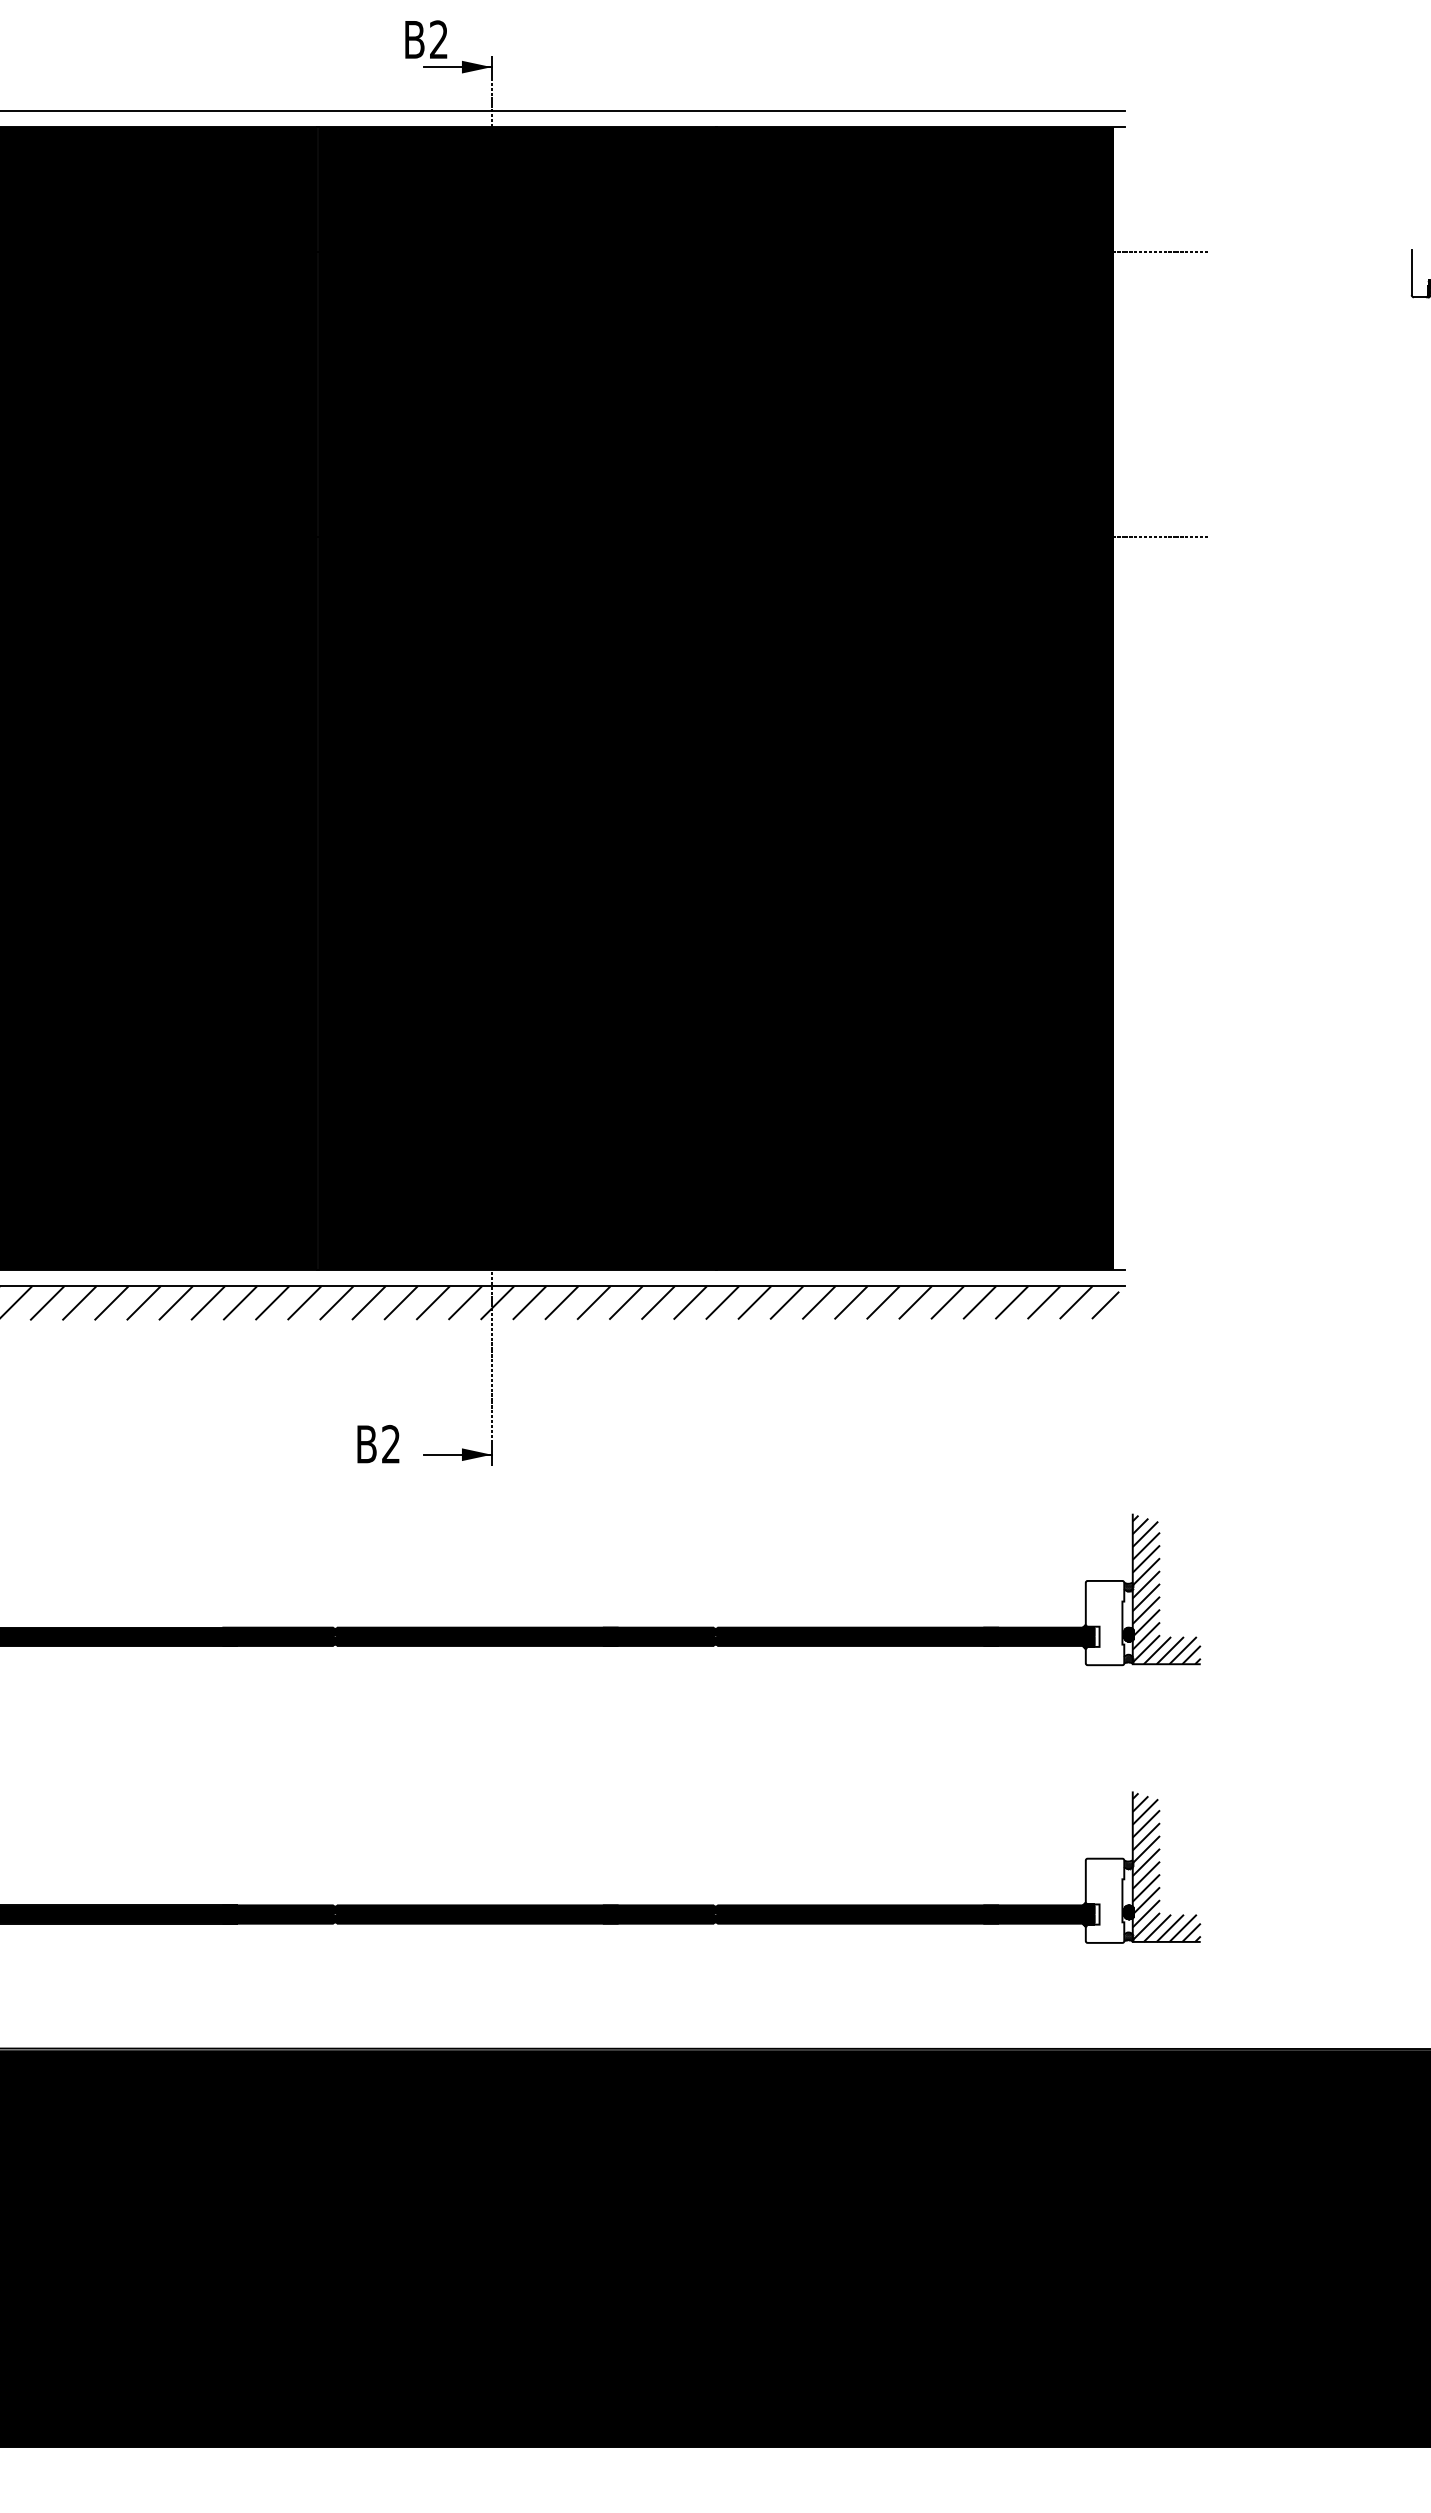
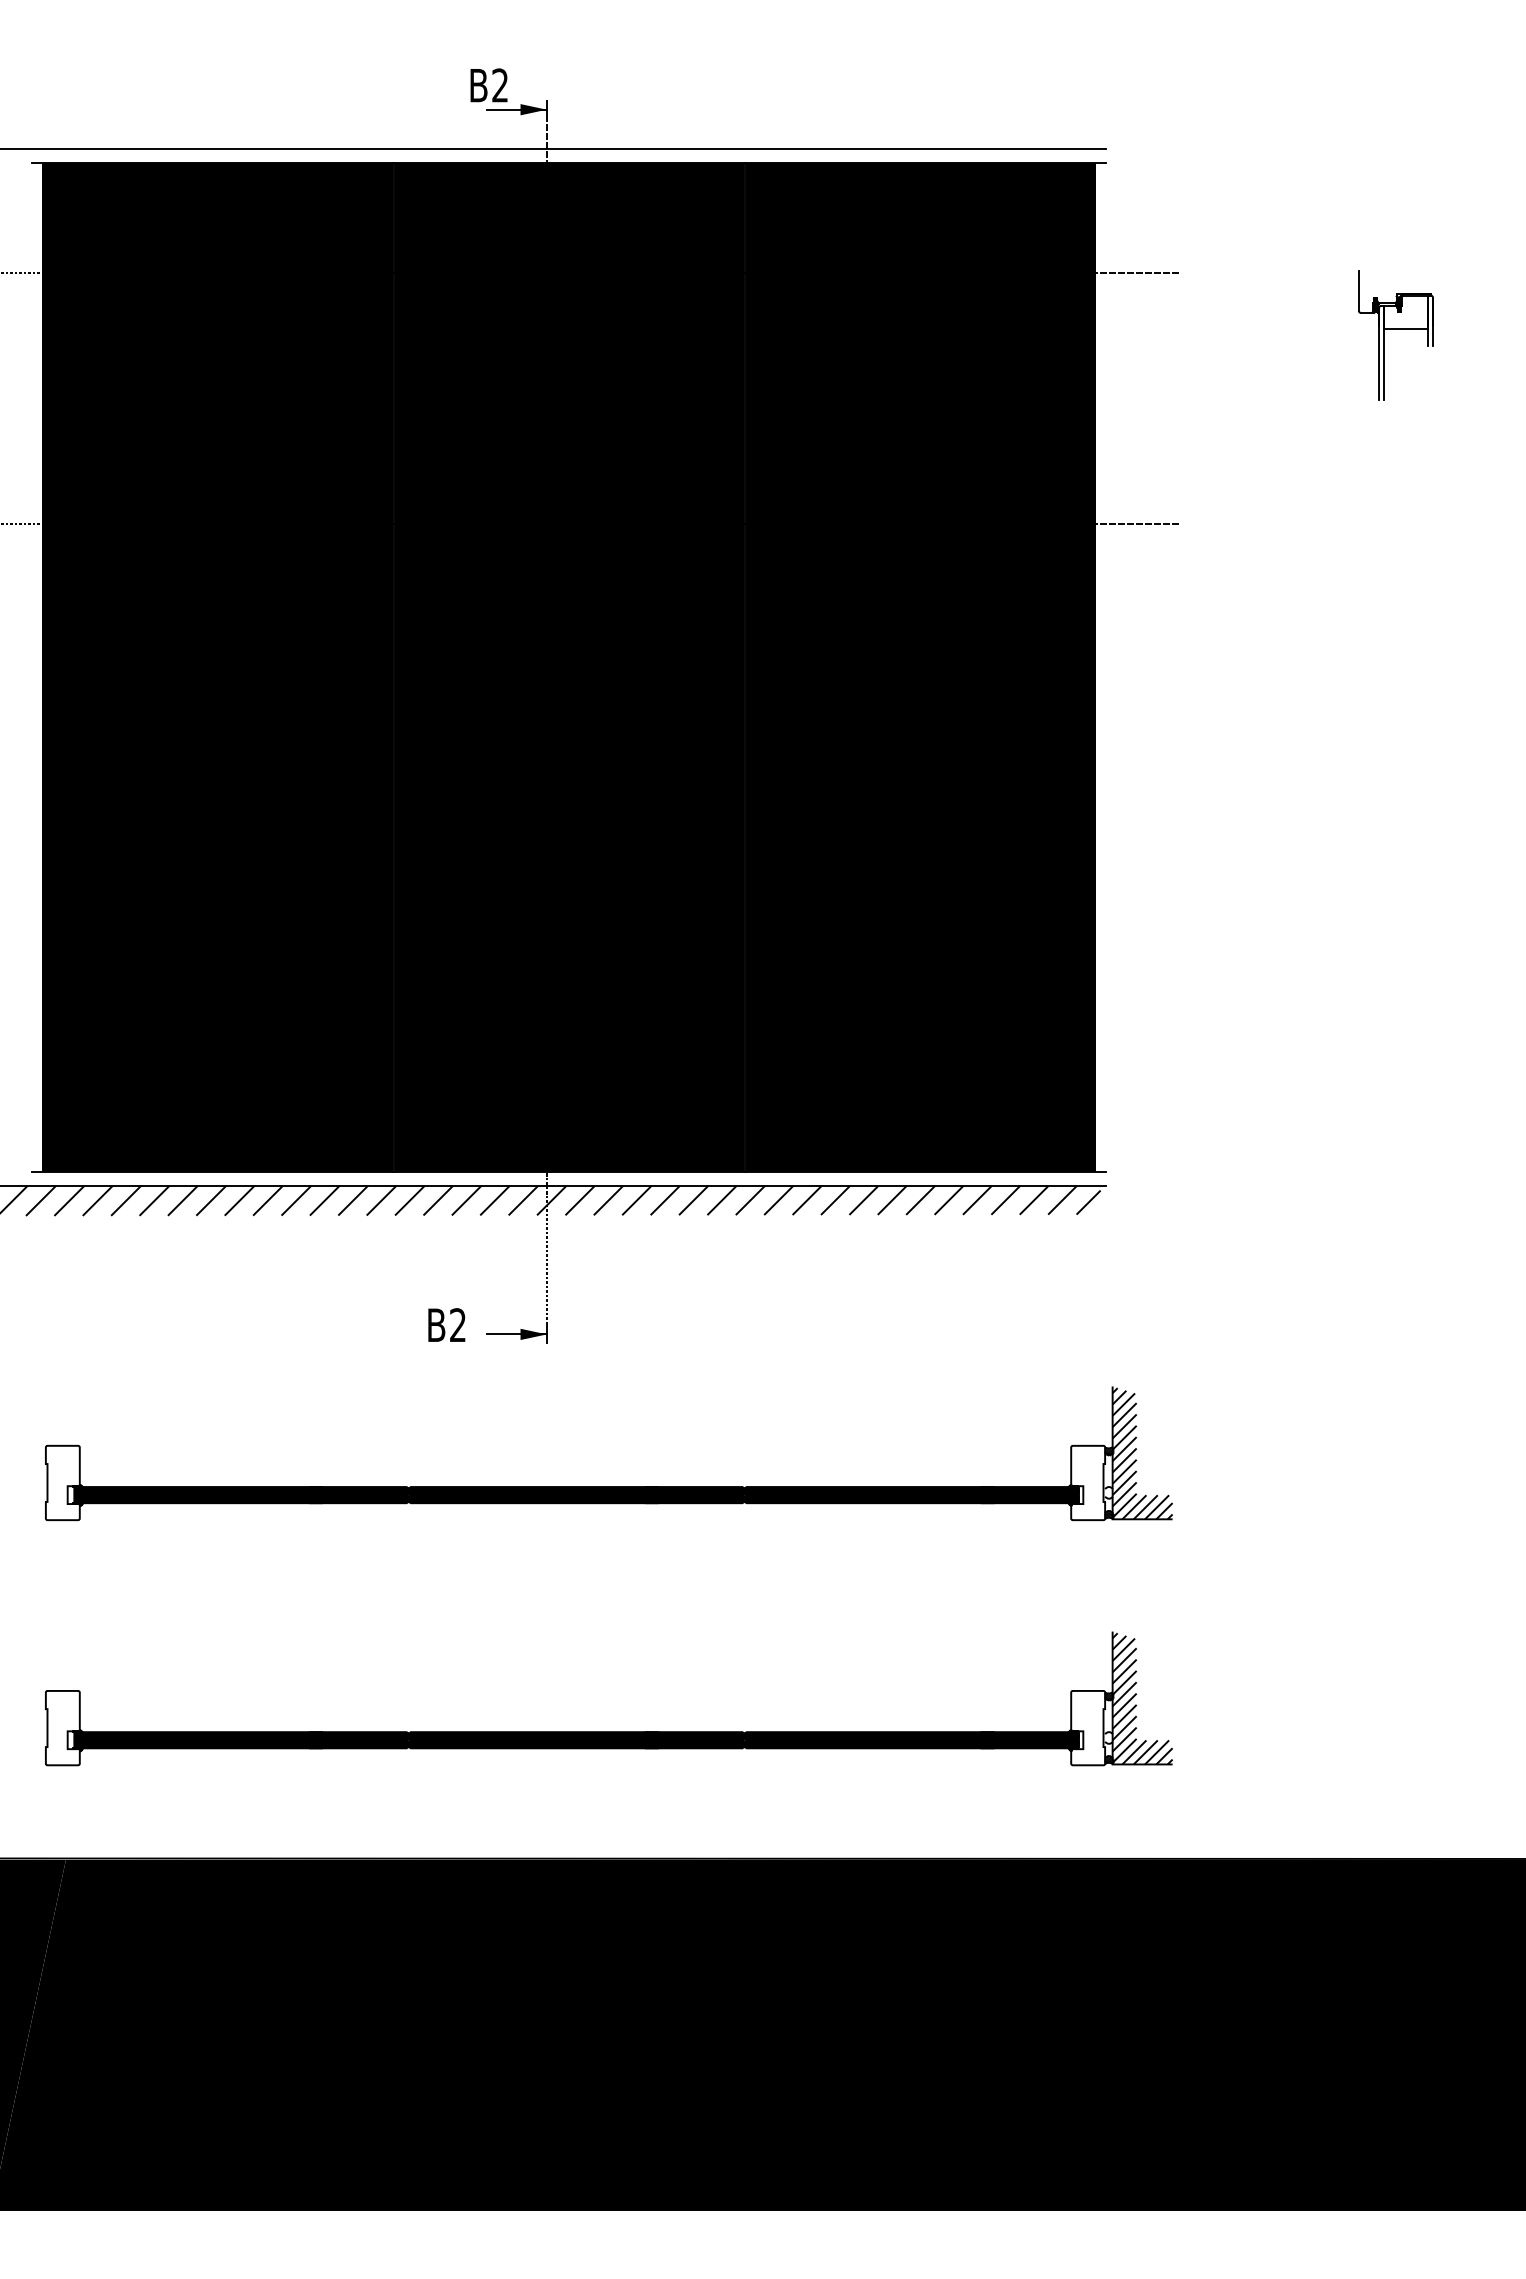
hatch: (1128, 1633) -> (1108, 1492), removed
hatch: (1128, 1911) -> (1108, 1737), removed

